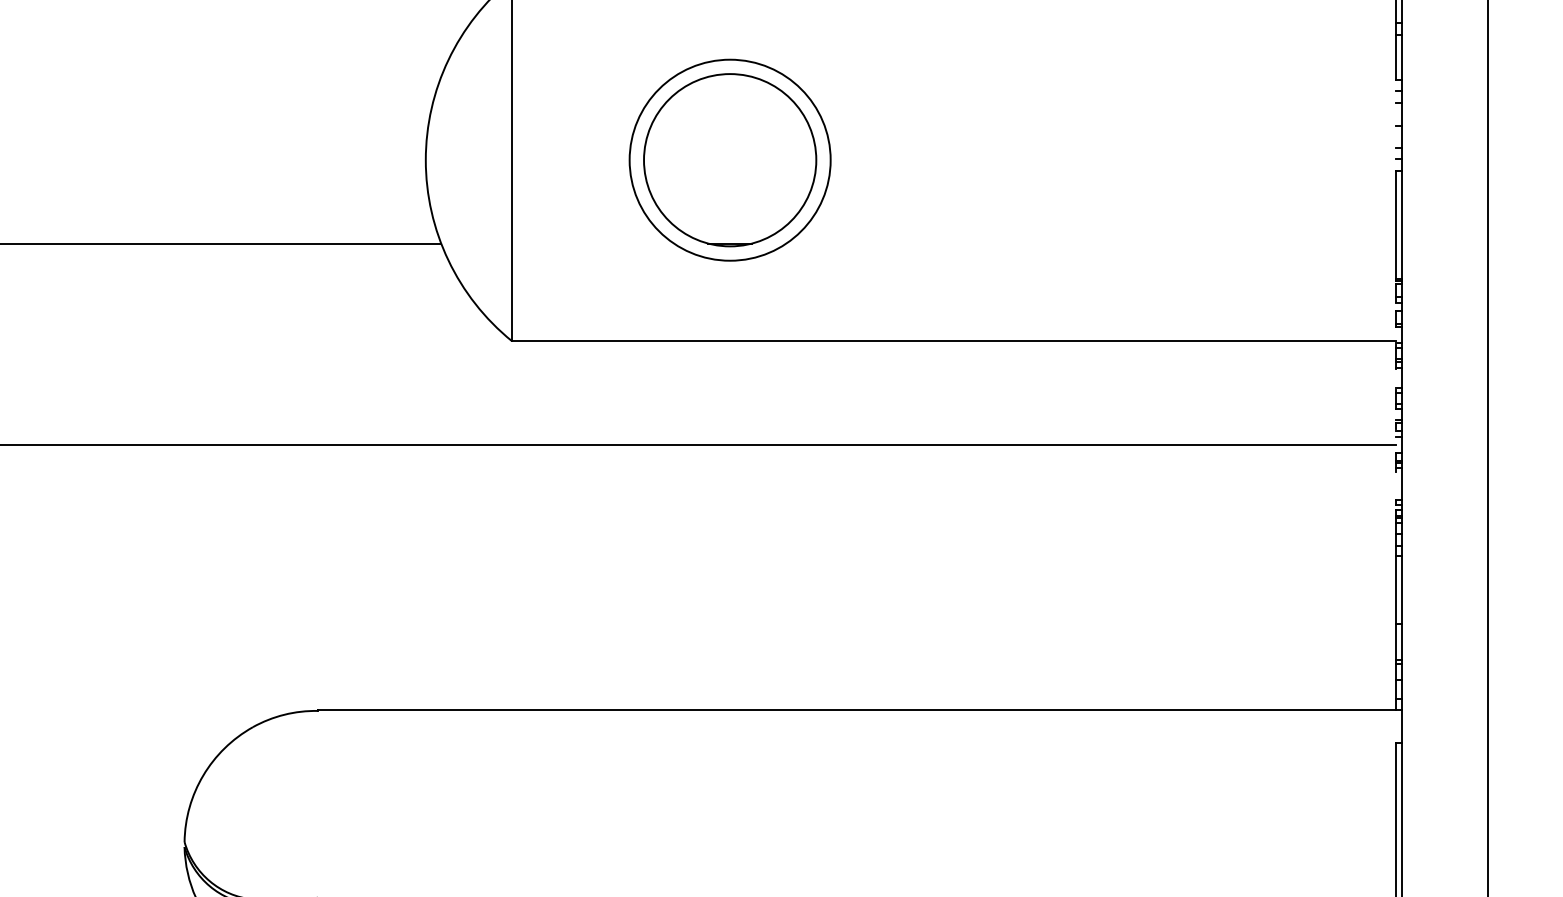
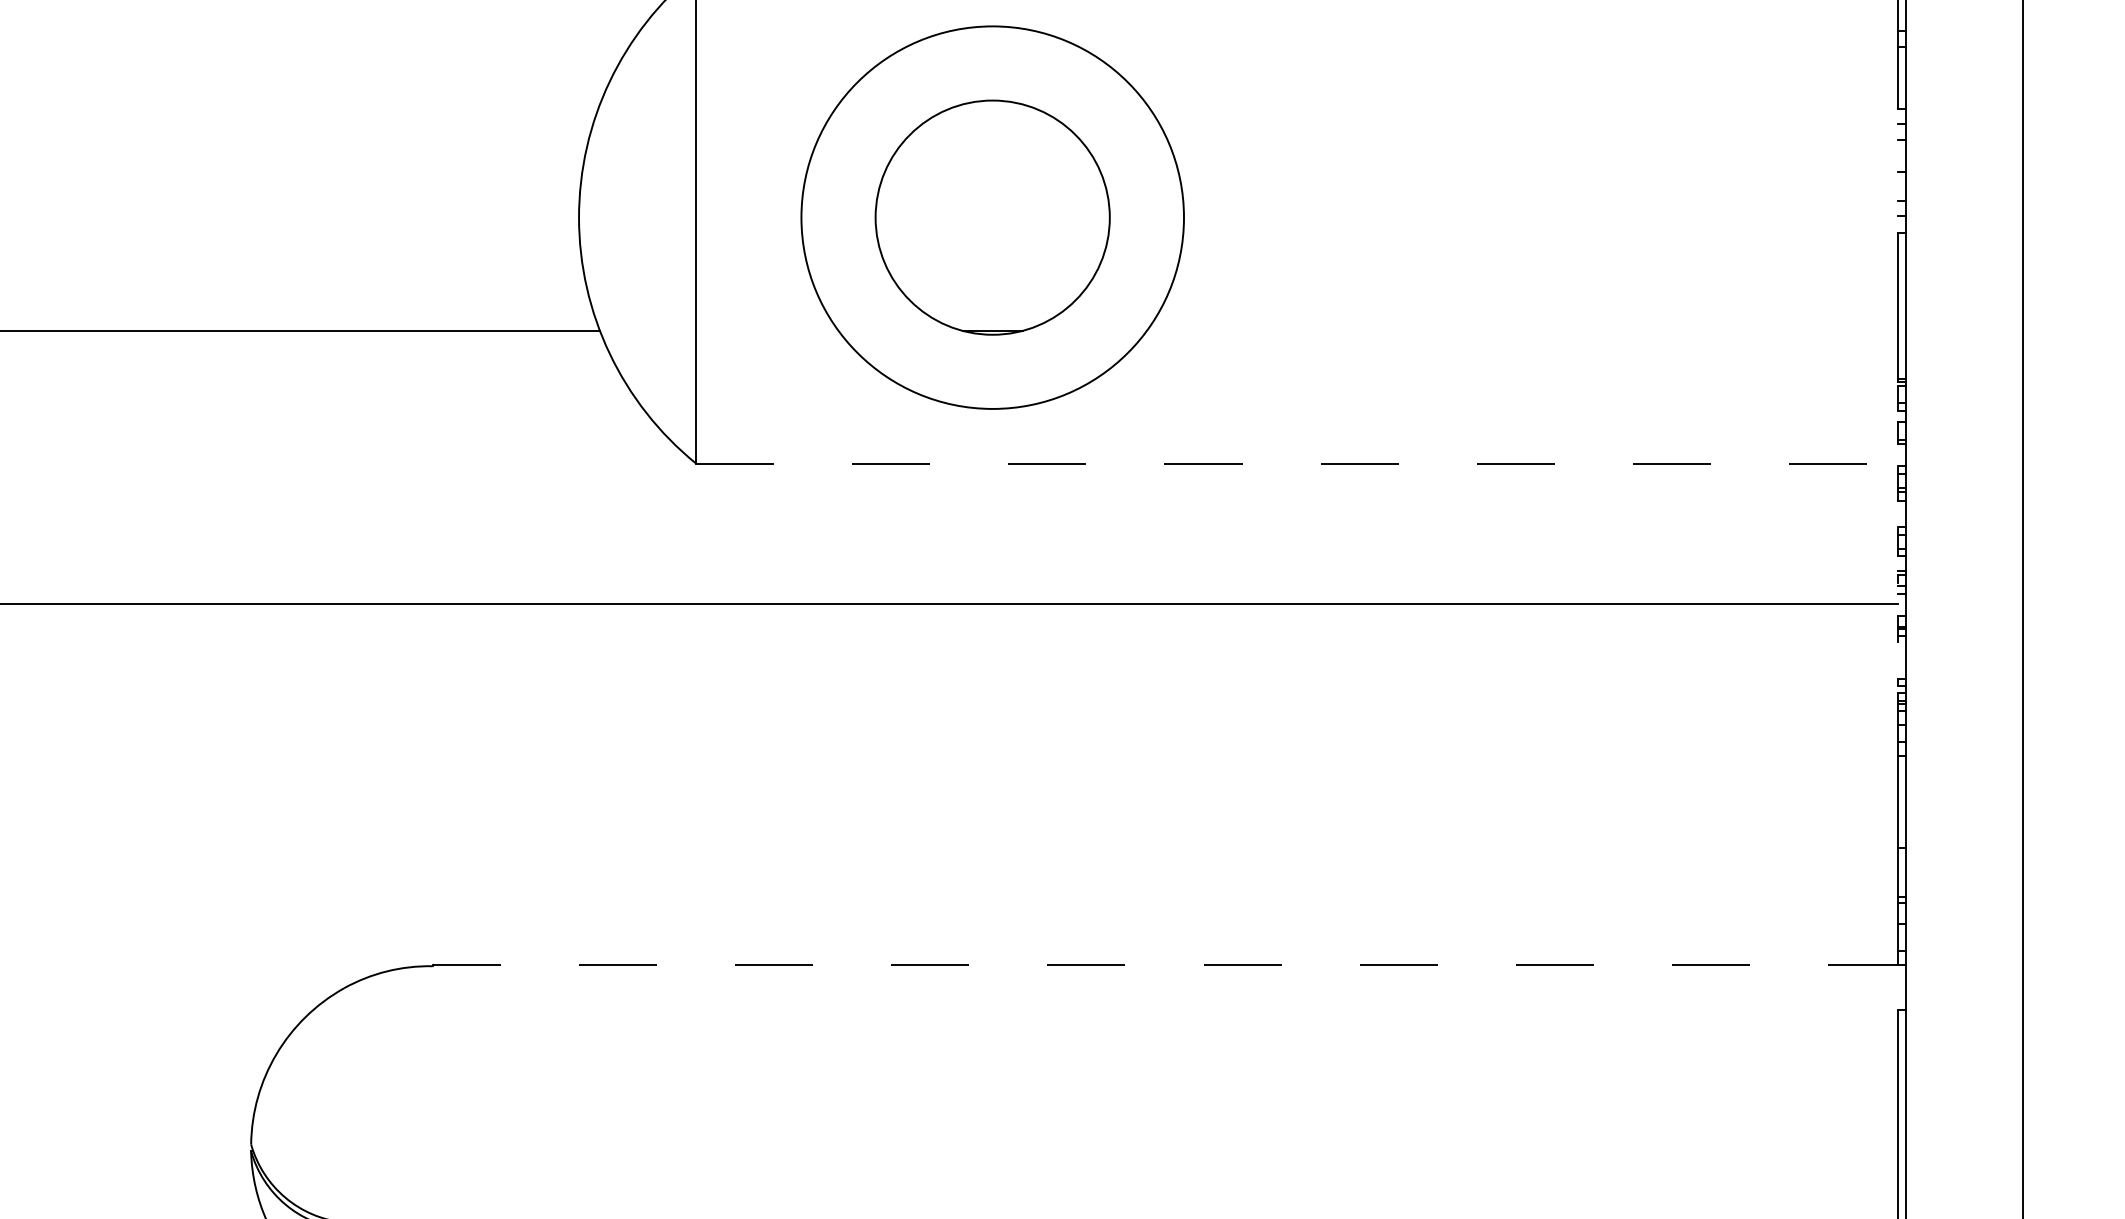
circle: (730, 160) -> (992, 217), size x1.4
line: (954, 341) -> (1297, 463), solid -> dashed
line: (860, 710) -> (1169, 965), solid -> dashed

